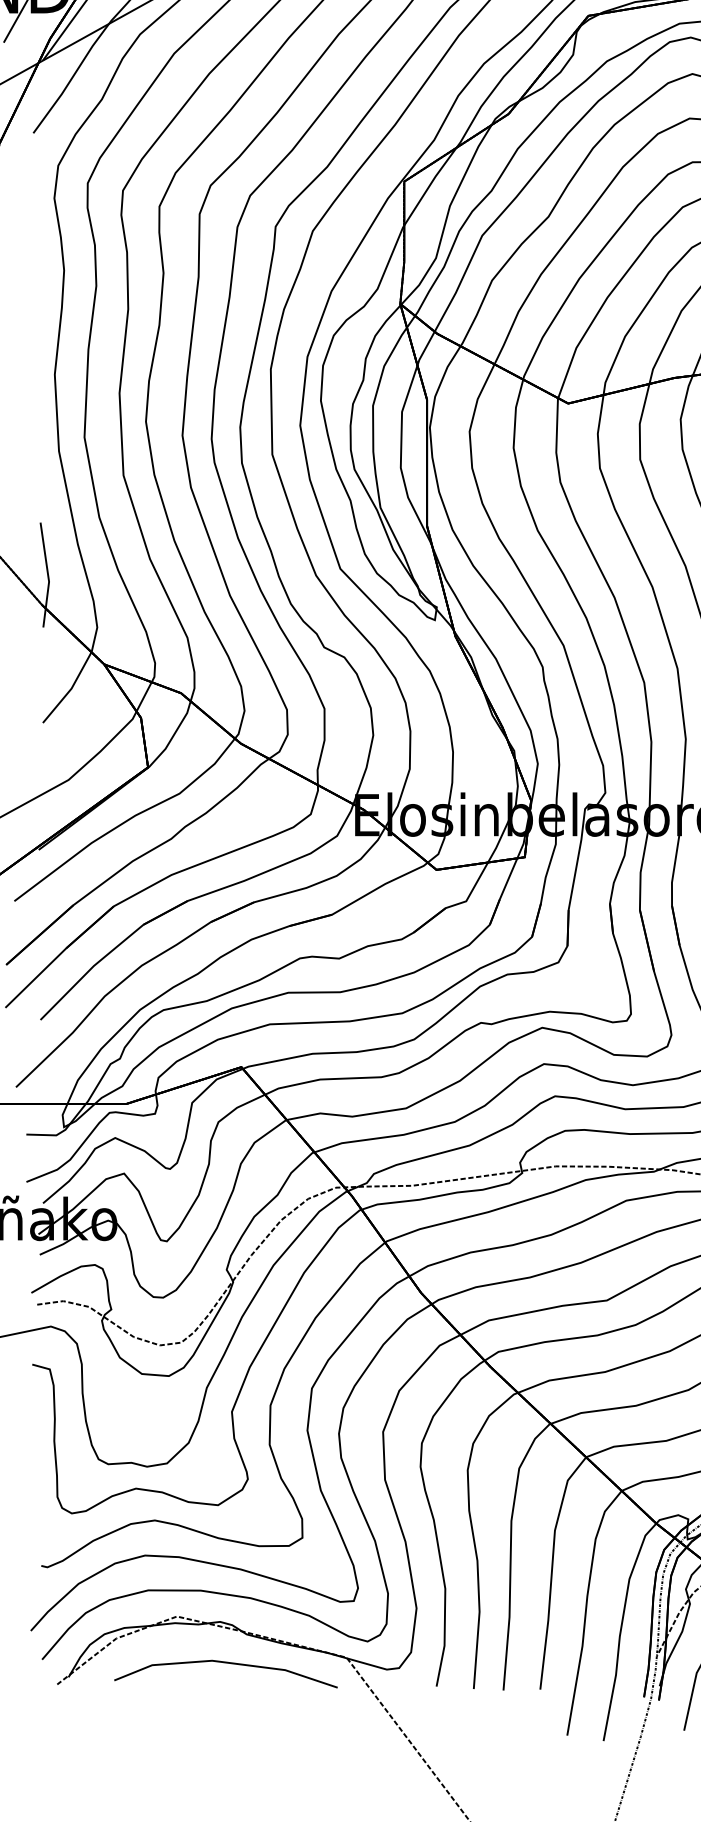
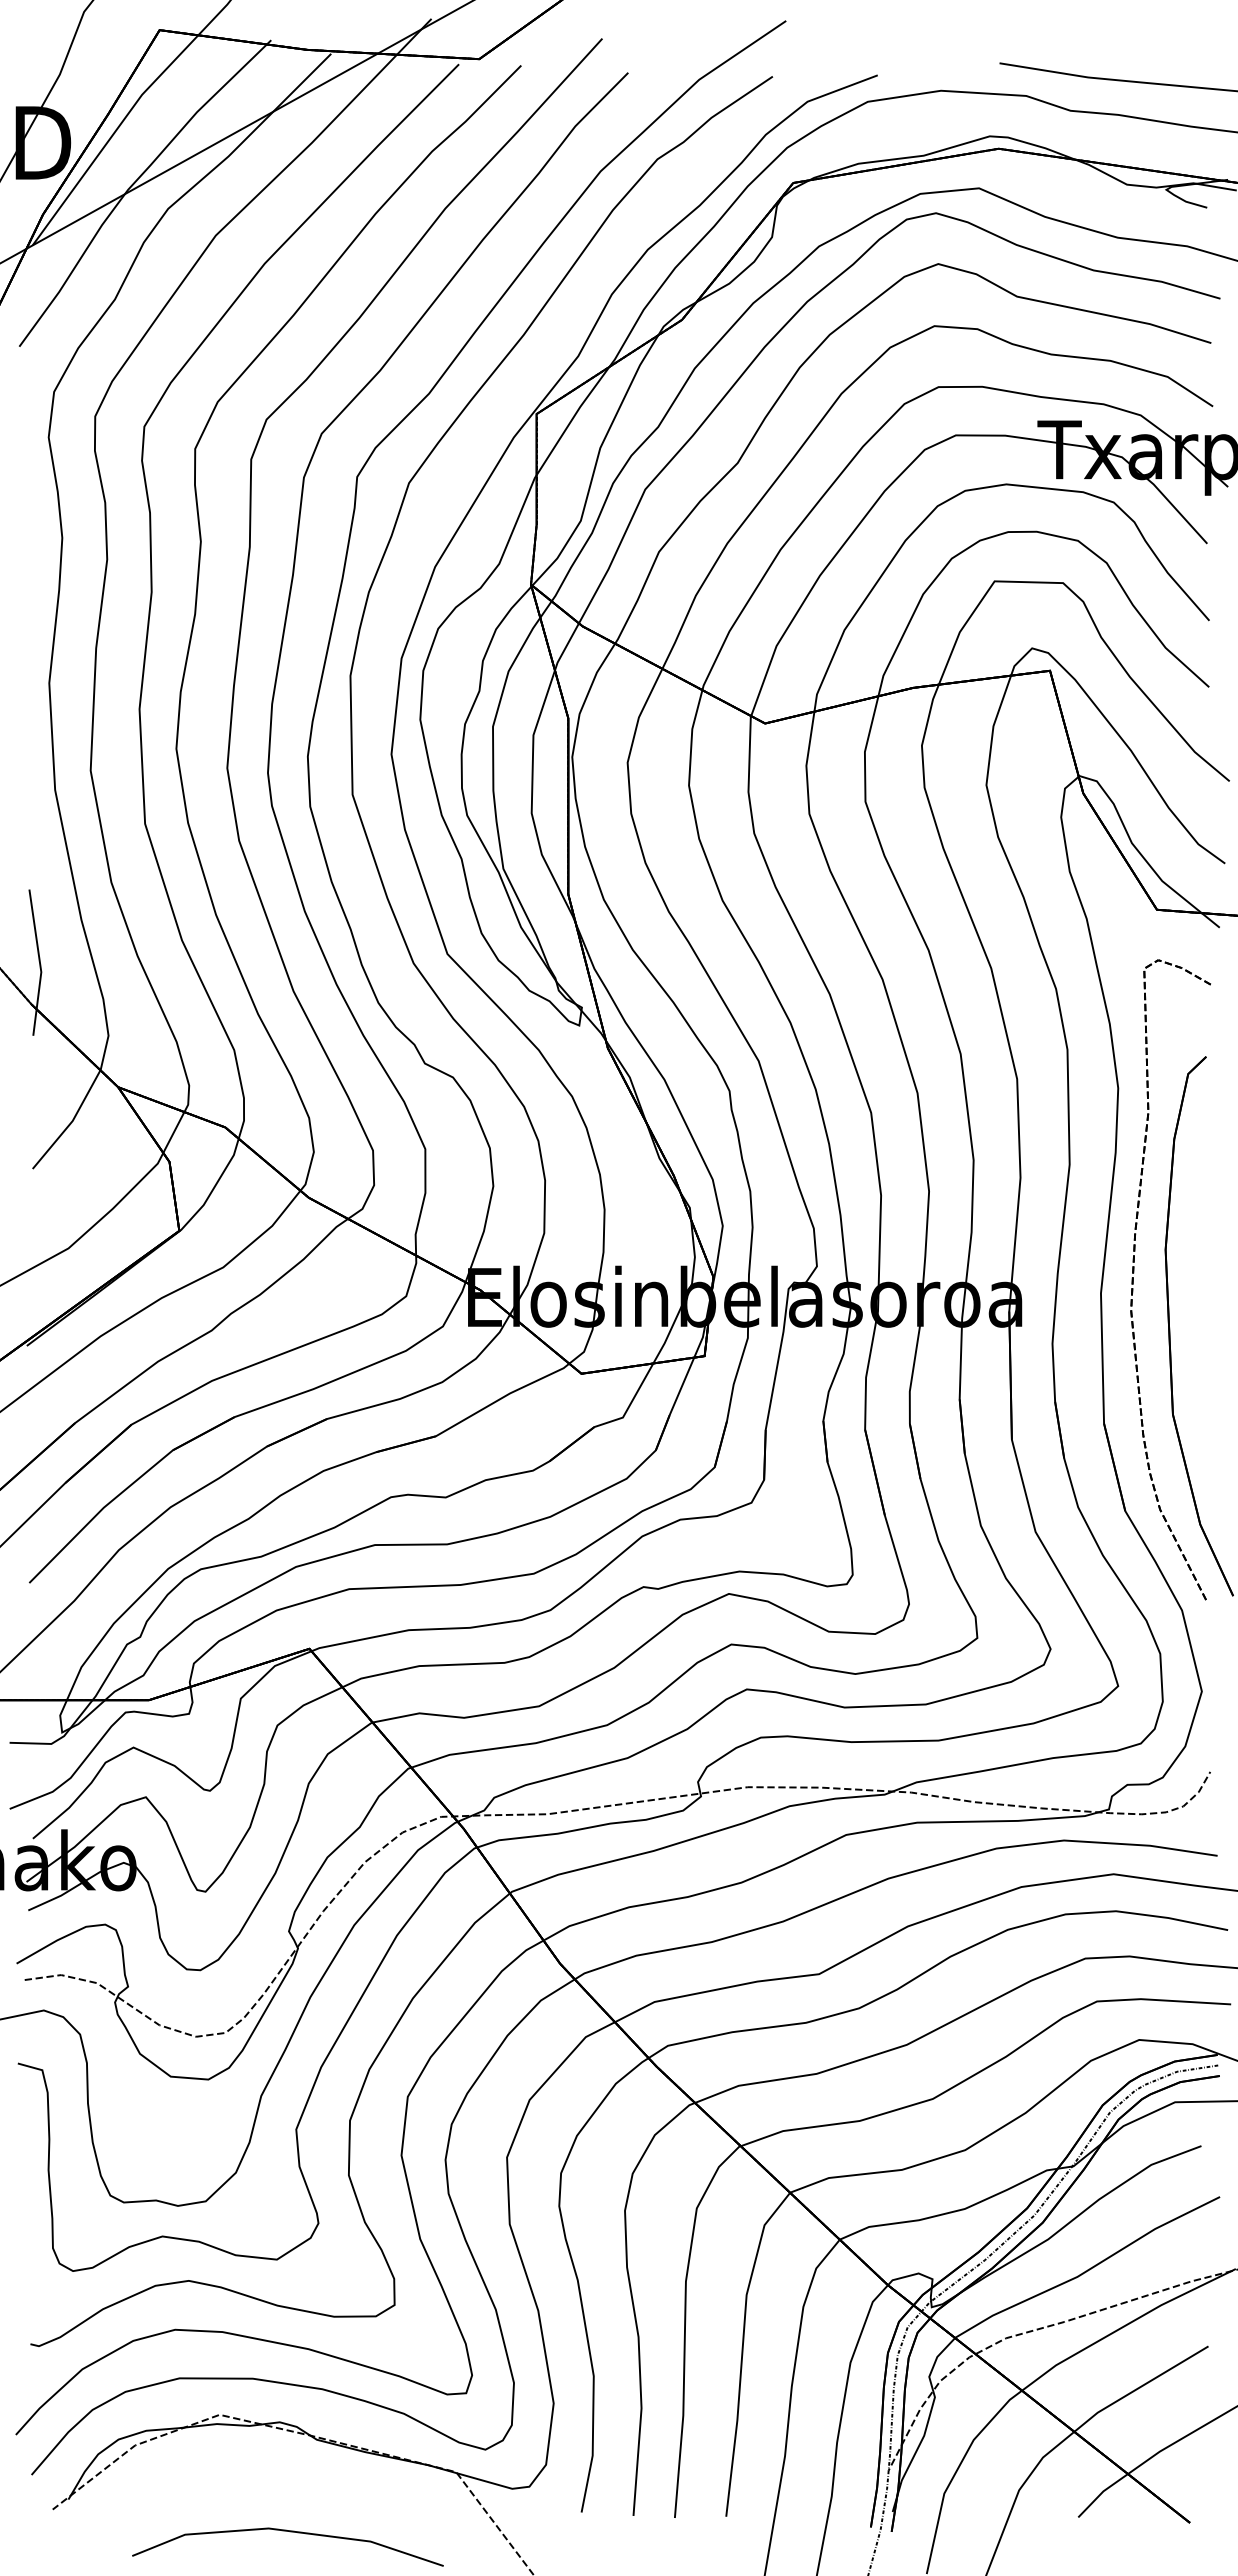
line: (227, 1663) -> (289, 2532), moved

